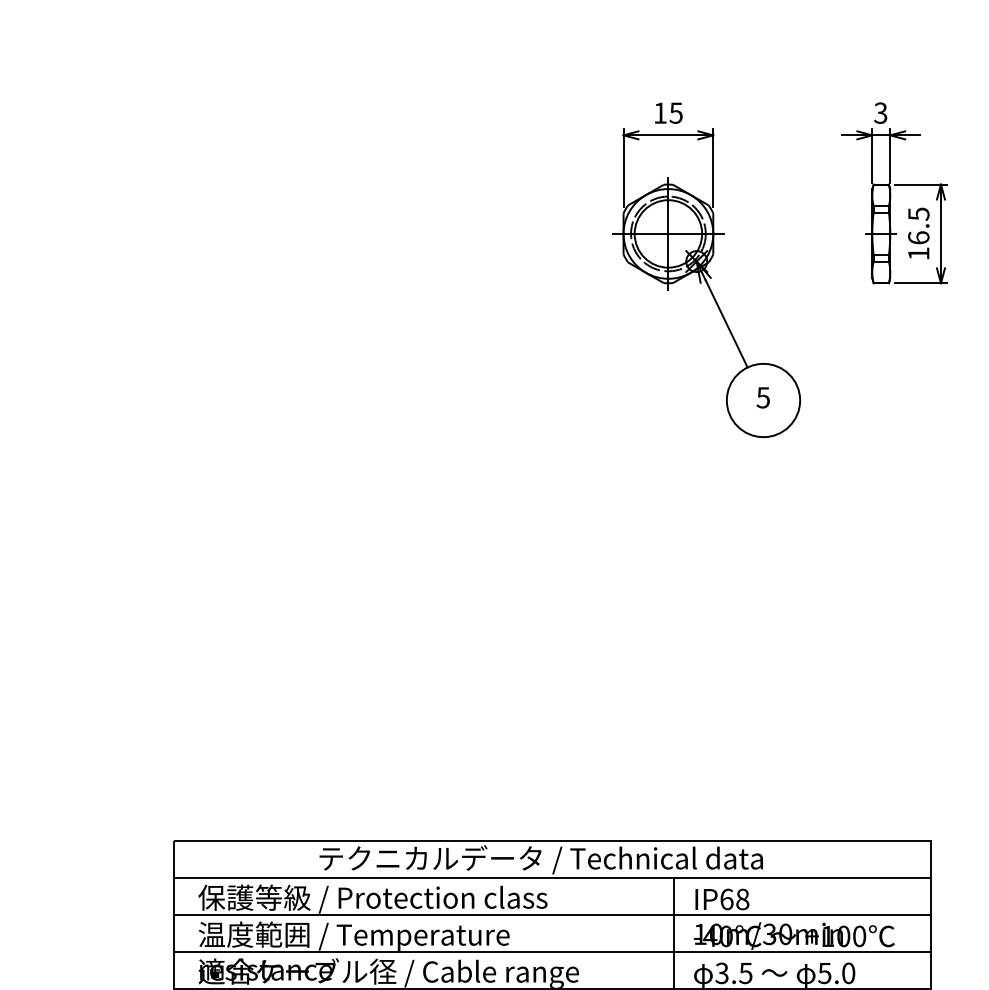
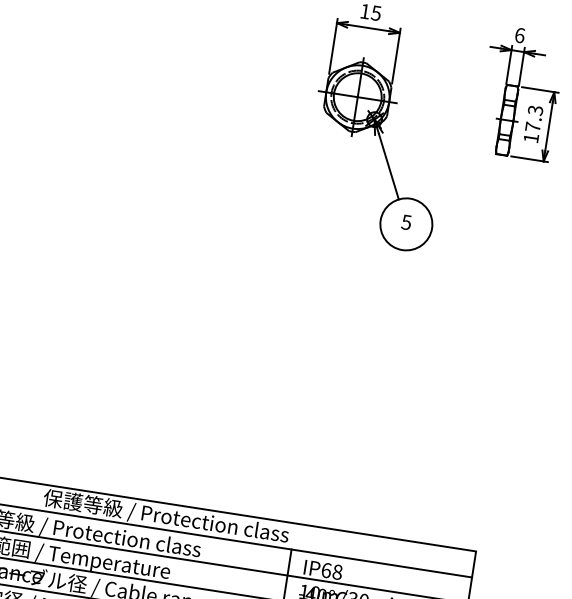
text: (880, 112) -> (519, 35), 3 -> 6
text: (918, 225) -> (534, 118), 16.5 -> 17.3
text: (539, 859) -> (199, 522), テクニカルデータ / Technical data -> 保護等級 / Protection class

